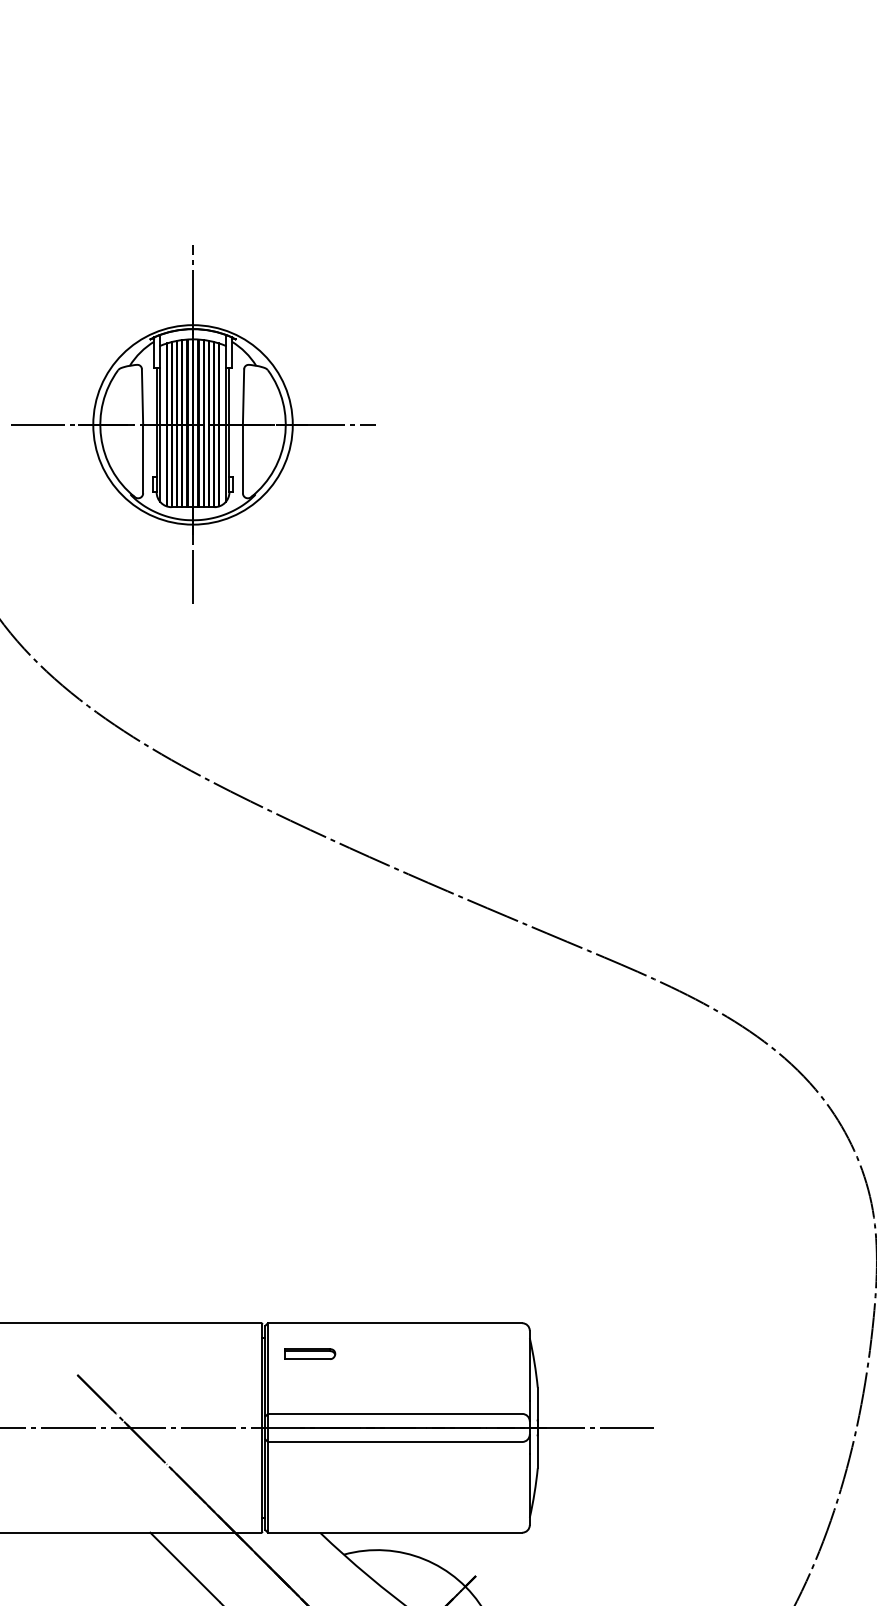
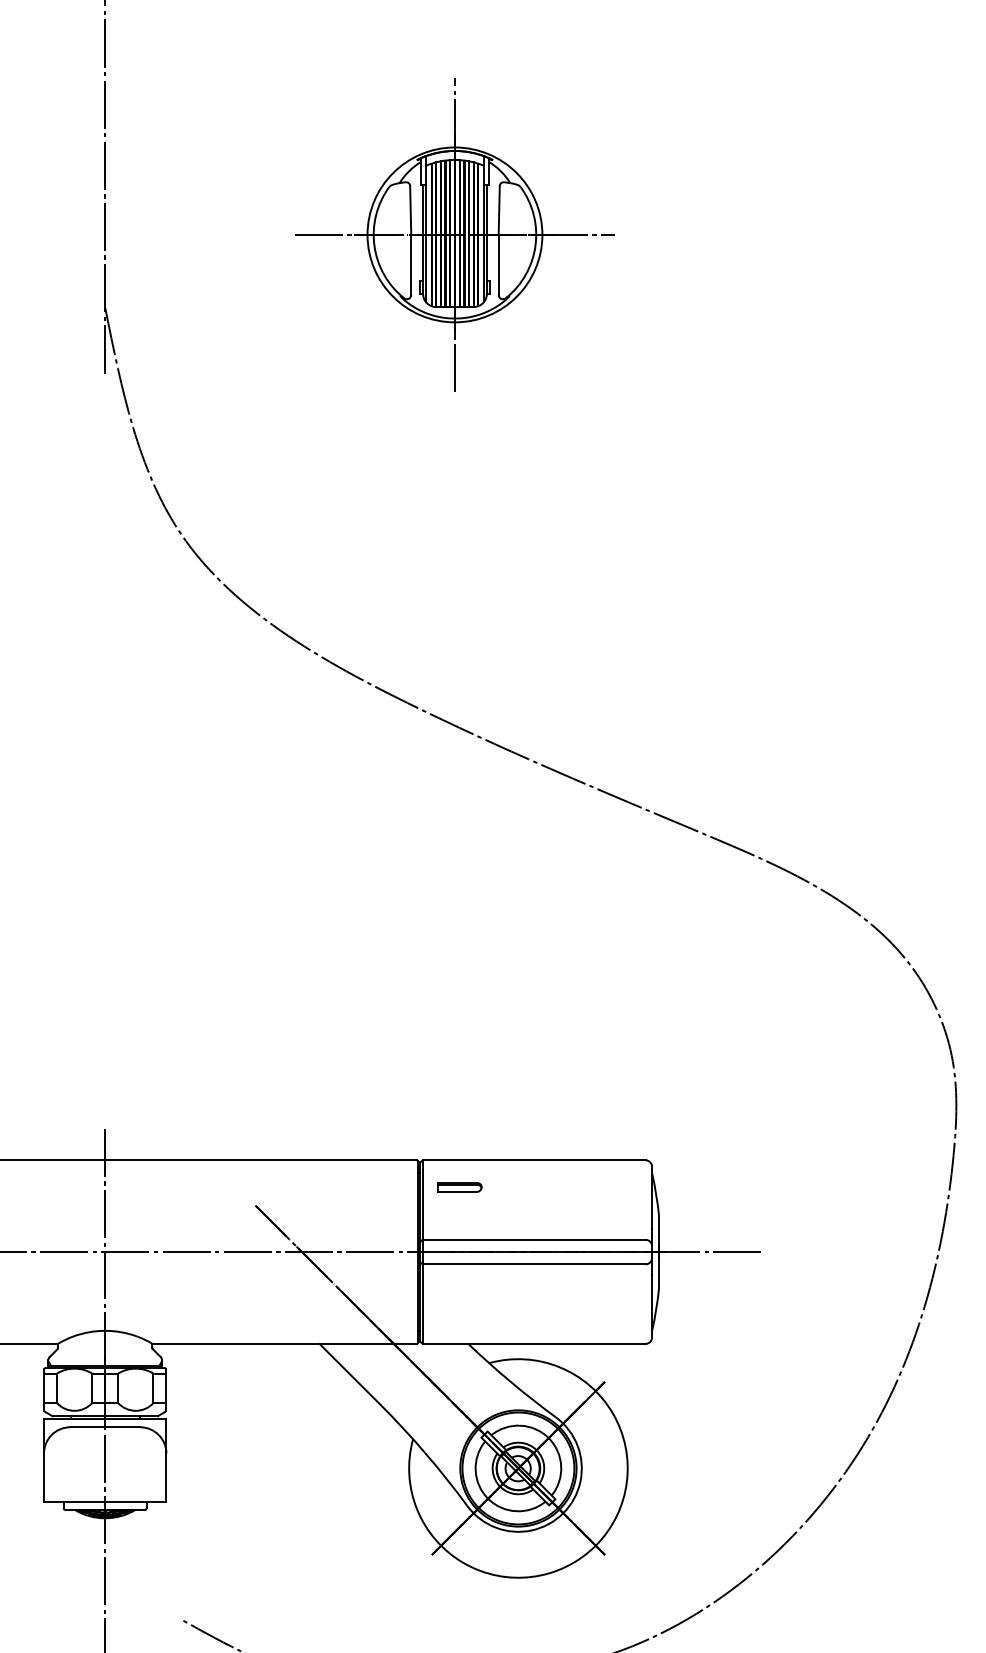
part: (192, 424) -> (454, 234), moved

